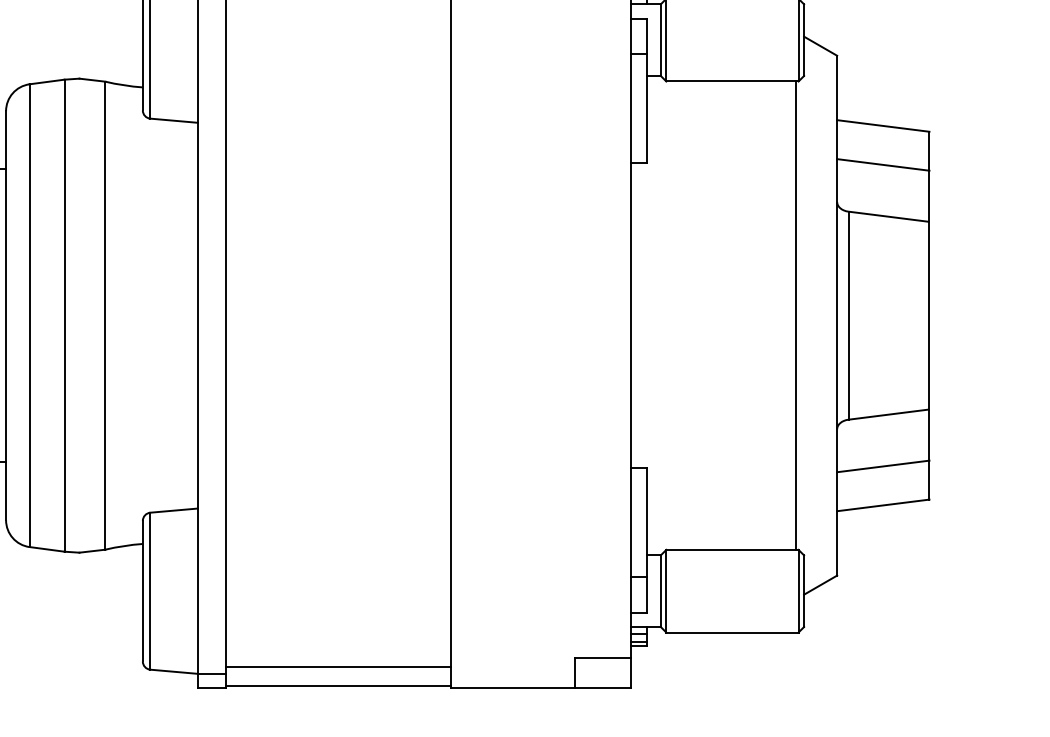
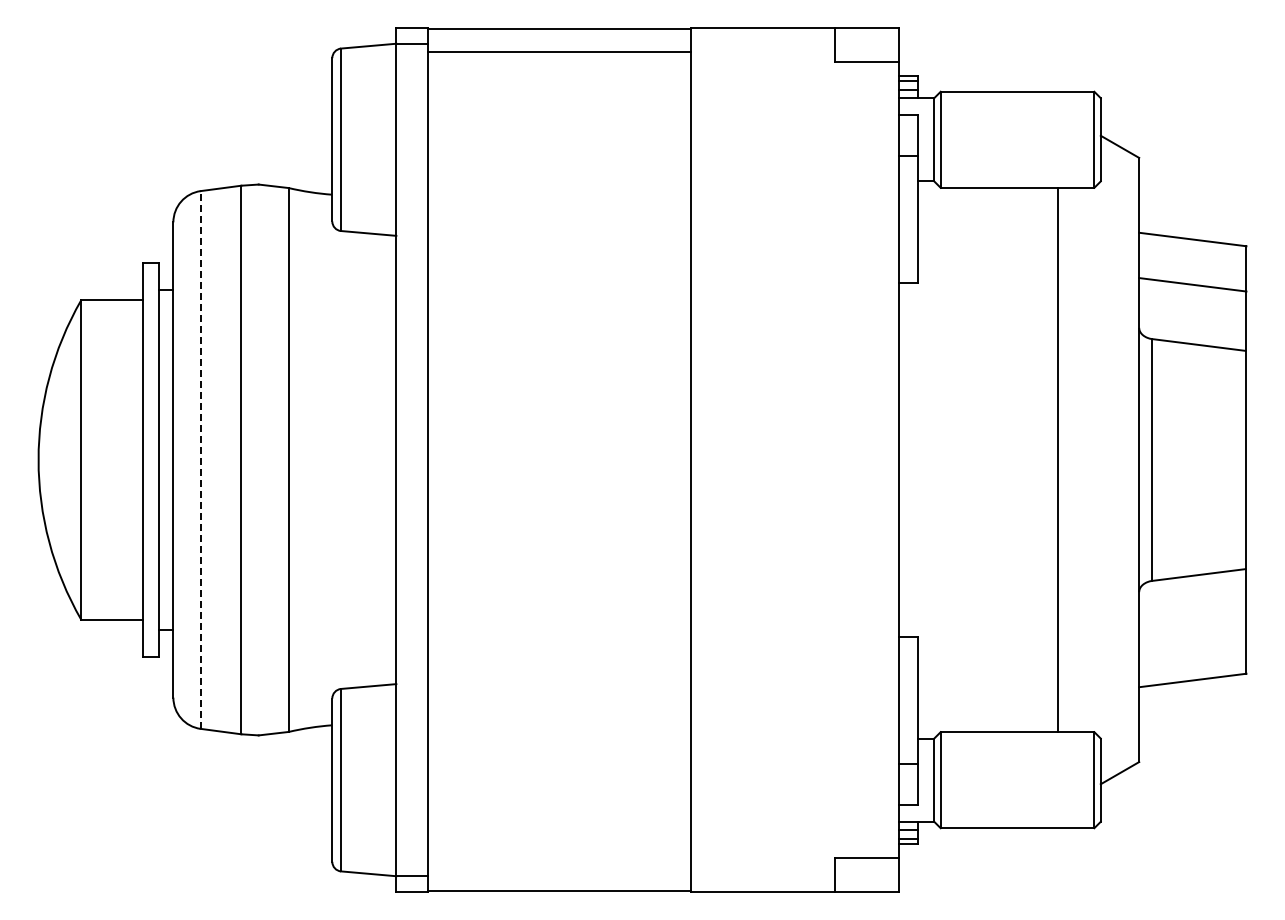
line: (29, 315) -> (200, 459), solid -> dashed
line: (796, 315) -> (1058, 459), moved
line: (883, 465) -> (1192, 634), removed
line: (338, 667) -> (559, 868), removed

